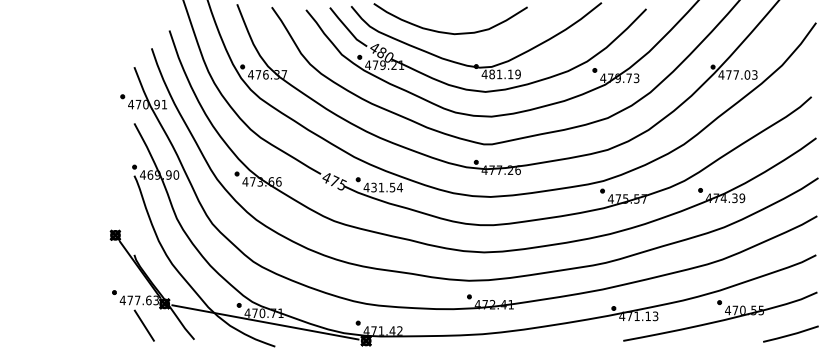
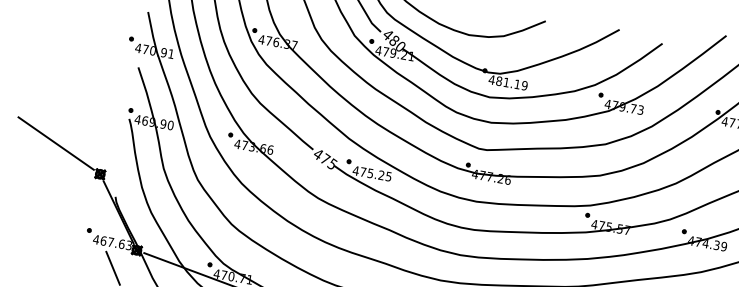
text: (386, 187) -> (375, 174), 431.54 -> 475.25
line: (66, 212) -> (56, 143), added
text: (130, 300) -> (103, 241), 477.63 -> 467.63

